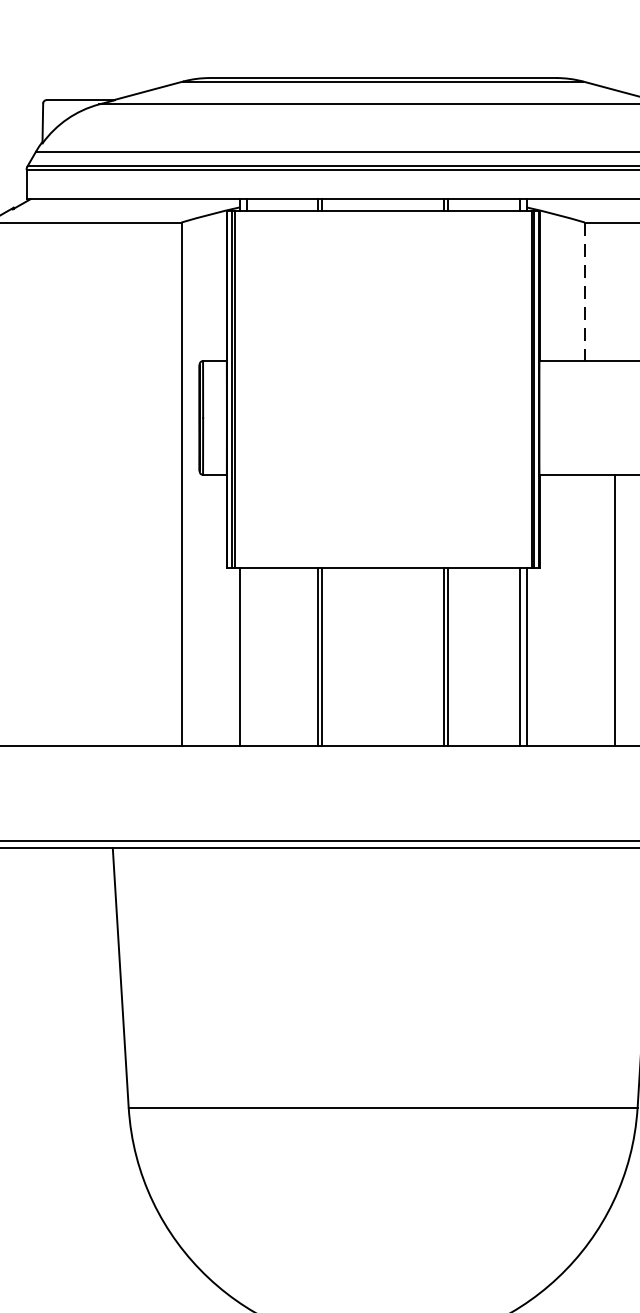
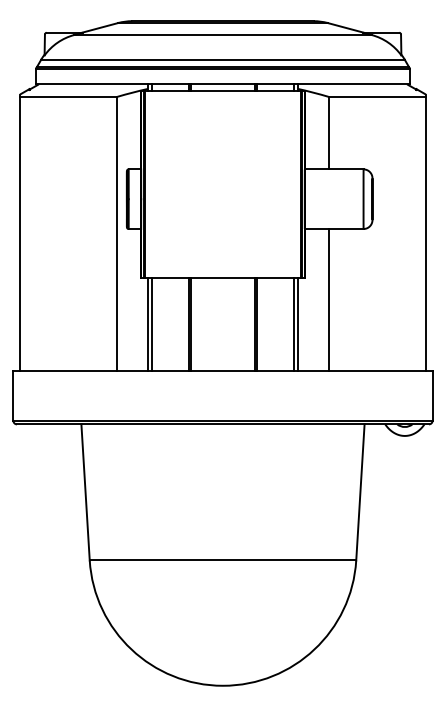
line: (584, 292) -> (328, 133), dashed -> solid
line: (615, 609) -> (328, 299), moved
line: (246, 655) -> (151, 323), added

